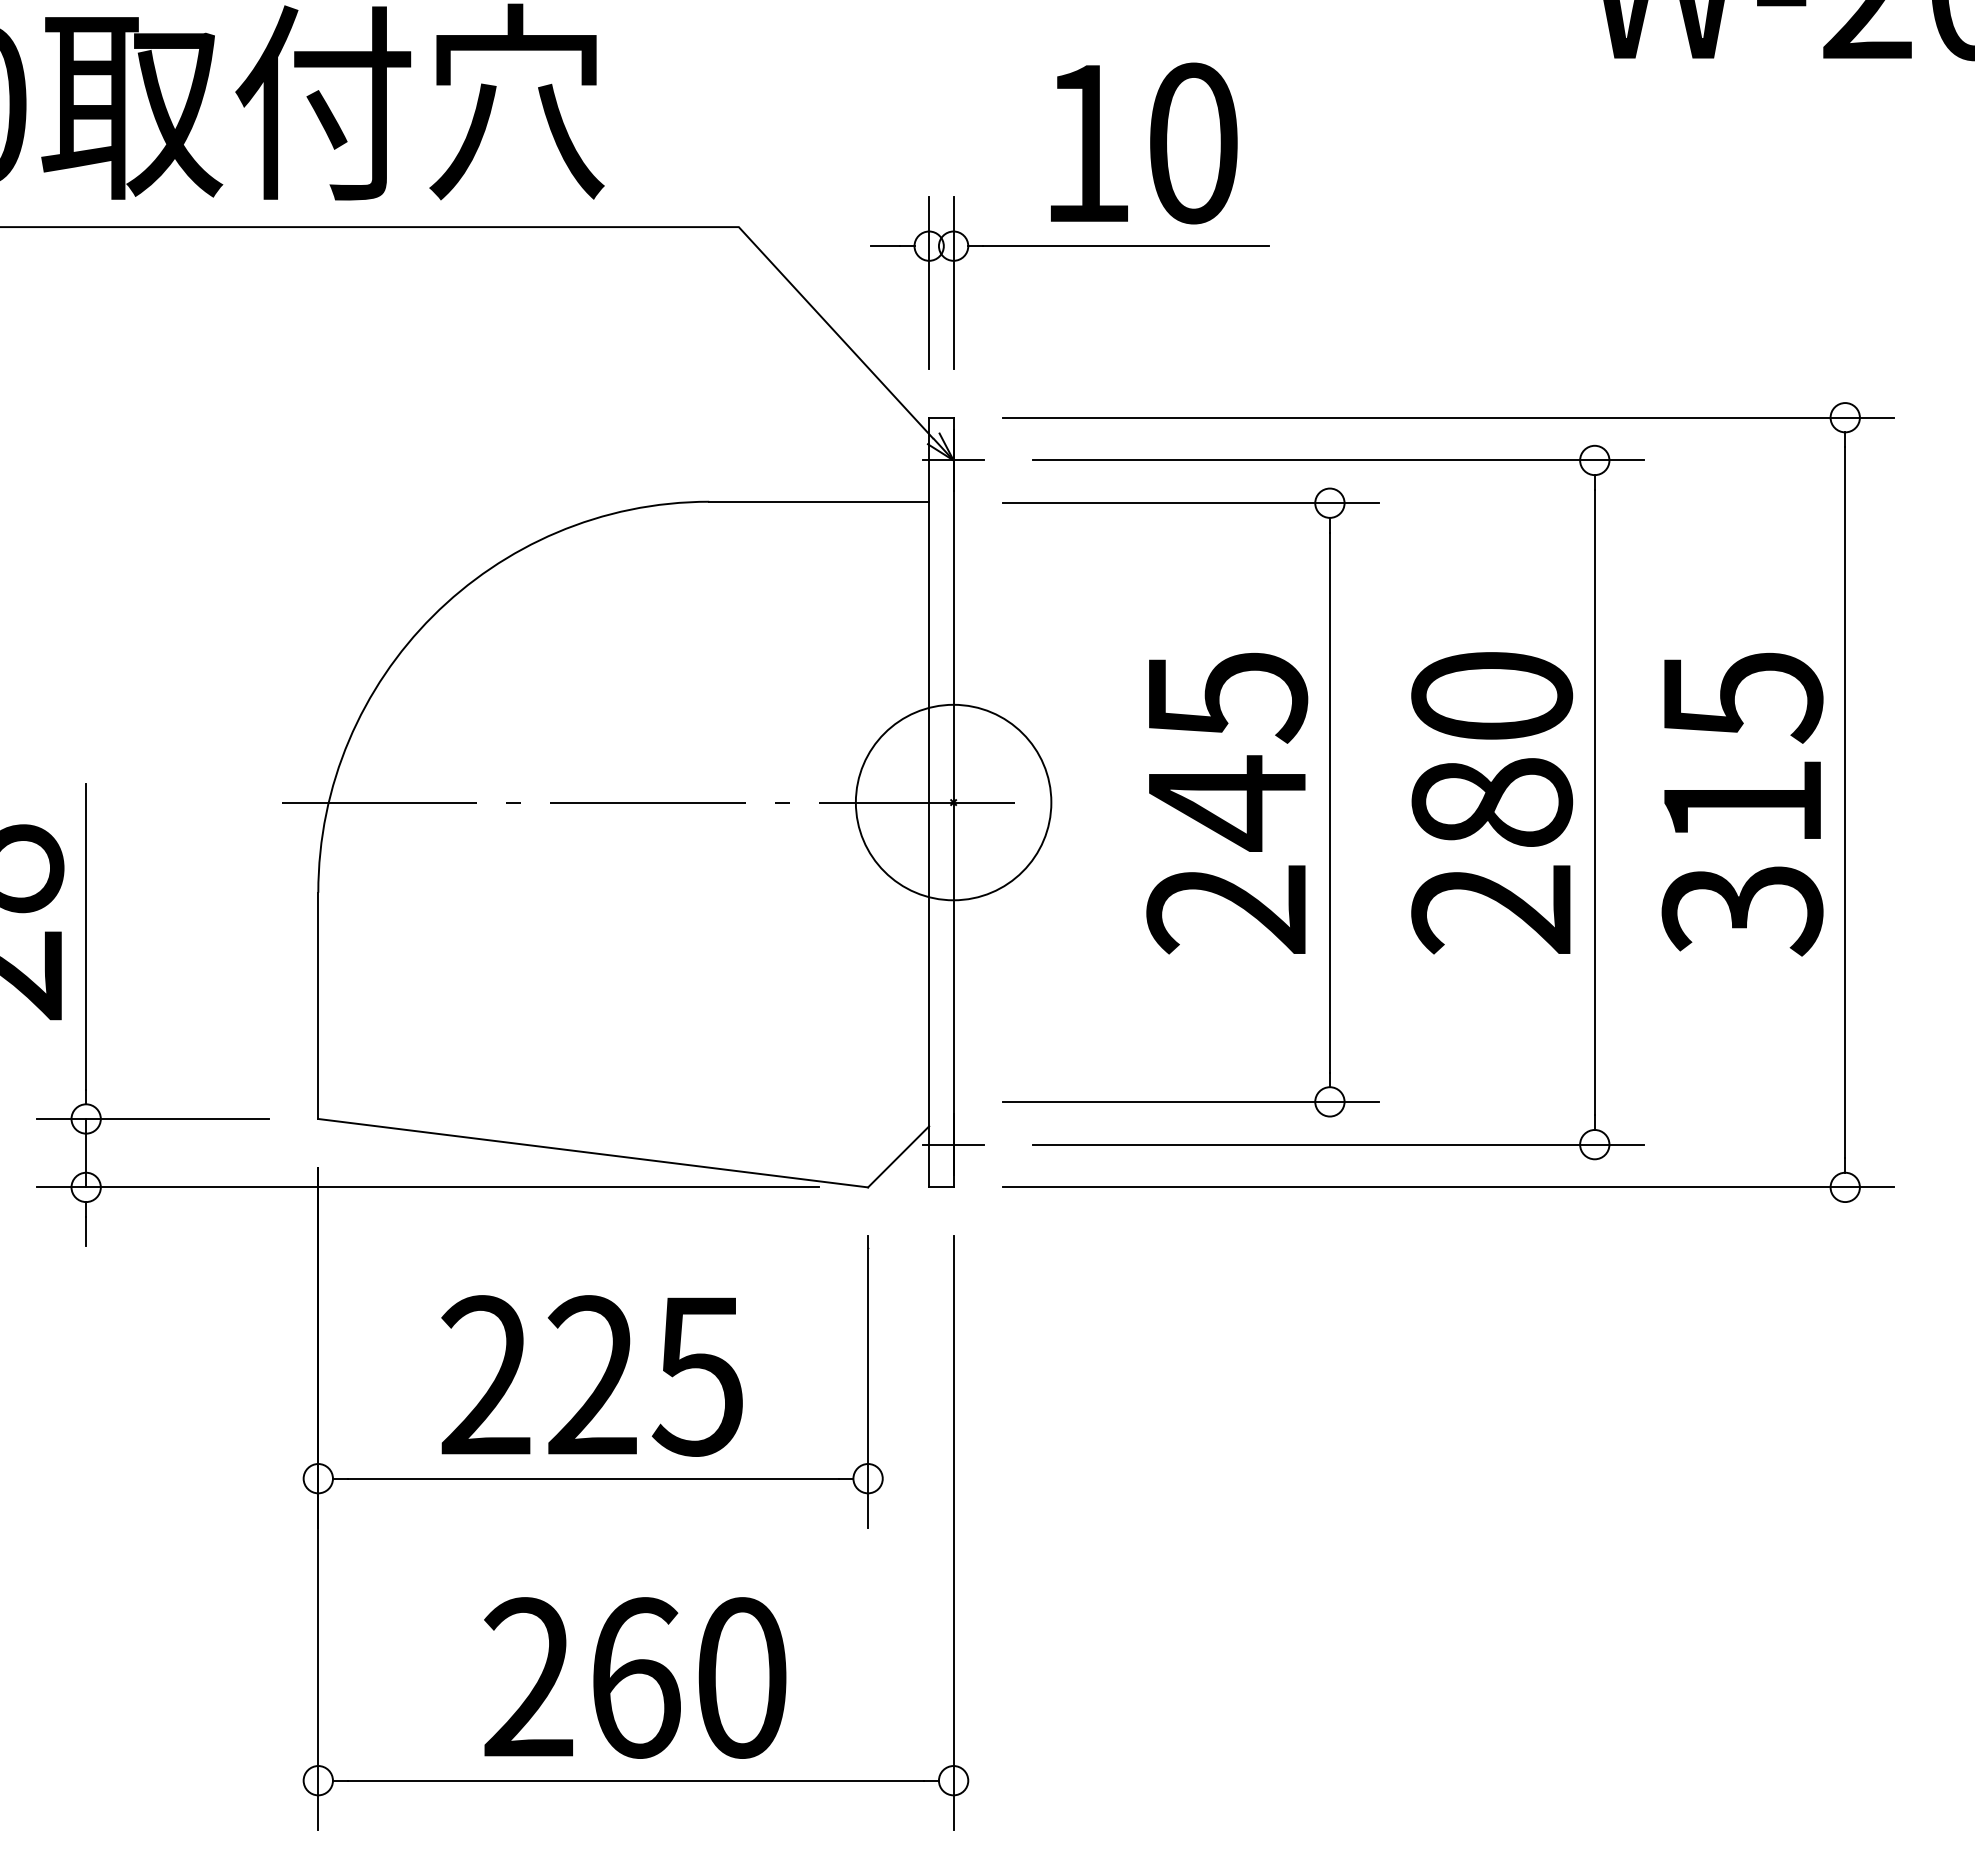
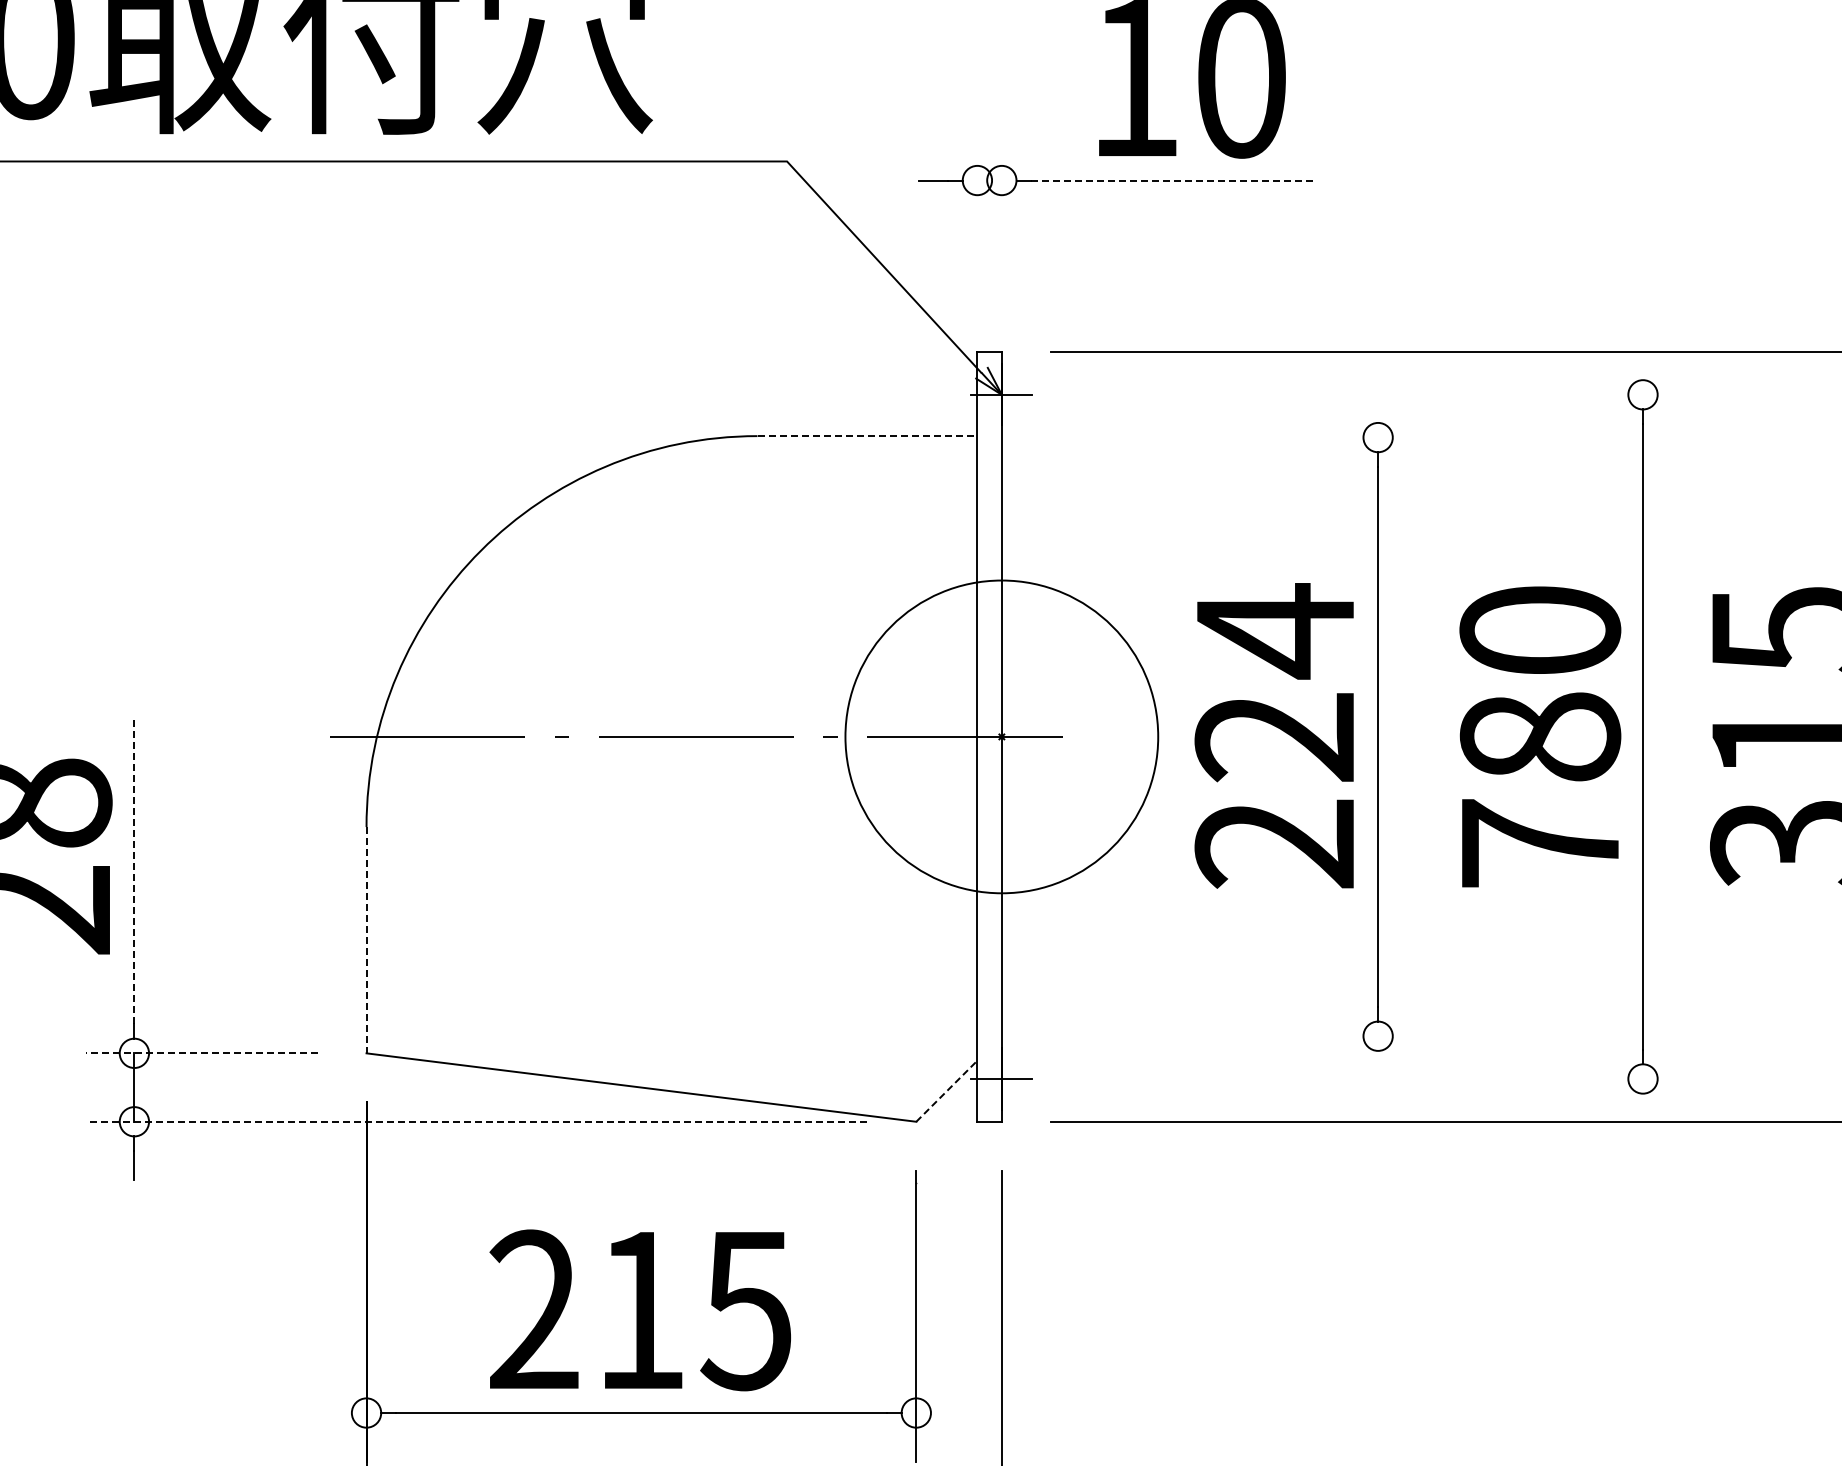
line: (1125, 246) -> (1173, 180), solid -> dashed
line: (929, 282) -> (977, 216), removed
line: (953, 282) -> (1001, 216), removed
line: (1337, 460) -> (1385, 394), removed
line: (819, 501) -> (867, 435), solid -> dashed
line: (1190, 503) -> (1238, 437), removed
text: (1227, 749) -> (1275, 683), 245 -> 224
circle: (953, 802) -> (1001, 736), size x1.6
text: (1490, 909) -> (1538, 843), 280 -> 780
line: (86, 936) -> (134, 870), solid -> dashed
line: (318, 1006) -> (366, 940), solid -> dashed
line: (1190, 1101) -> (1238, 1035), removed
line: (152, 1118) -> (200, 1052), solid -> dashed
line: (1337, 1144) -> (1385, 1078), removed
line: (898, 1156) -> (946, 1090), solid -> dashed
line: (428, 1187) -> (476, 1121), solid -> dashed
text: (591, 1374) -> (639, 1308), 225 -> 215

